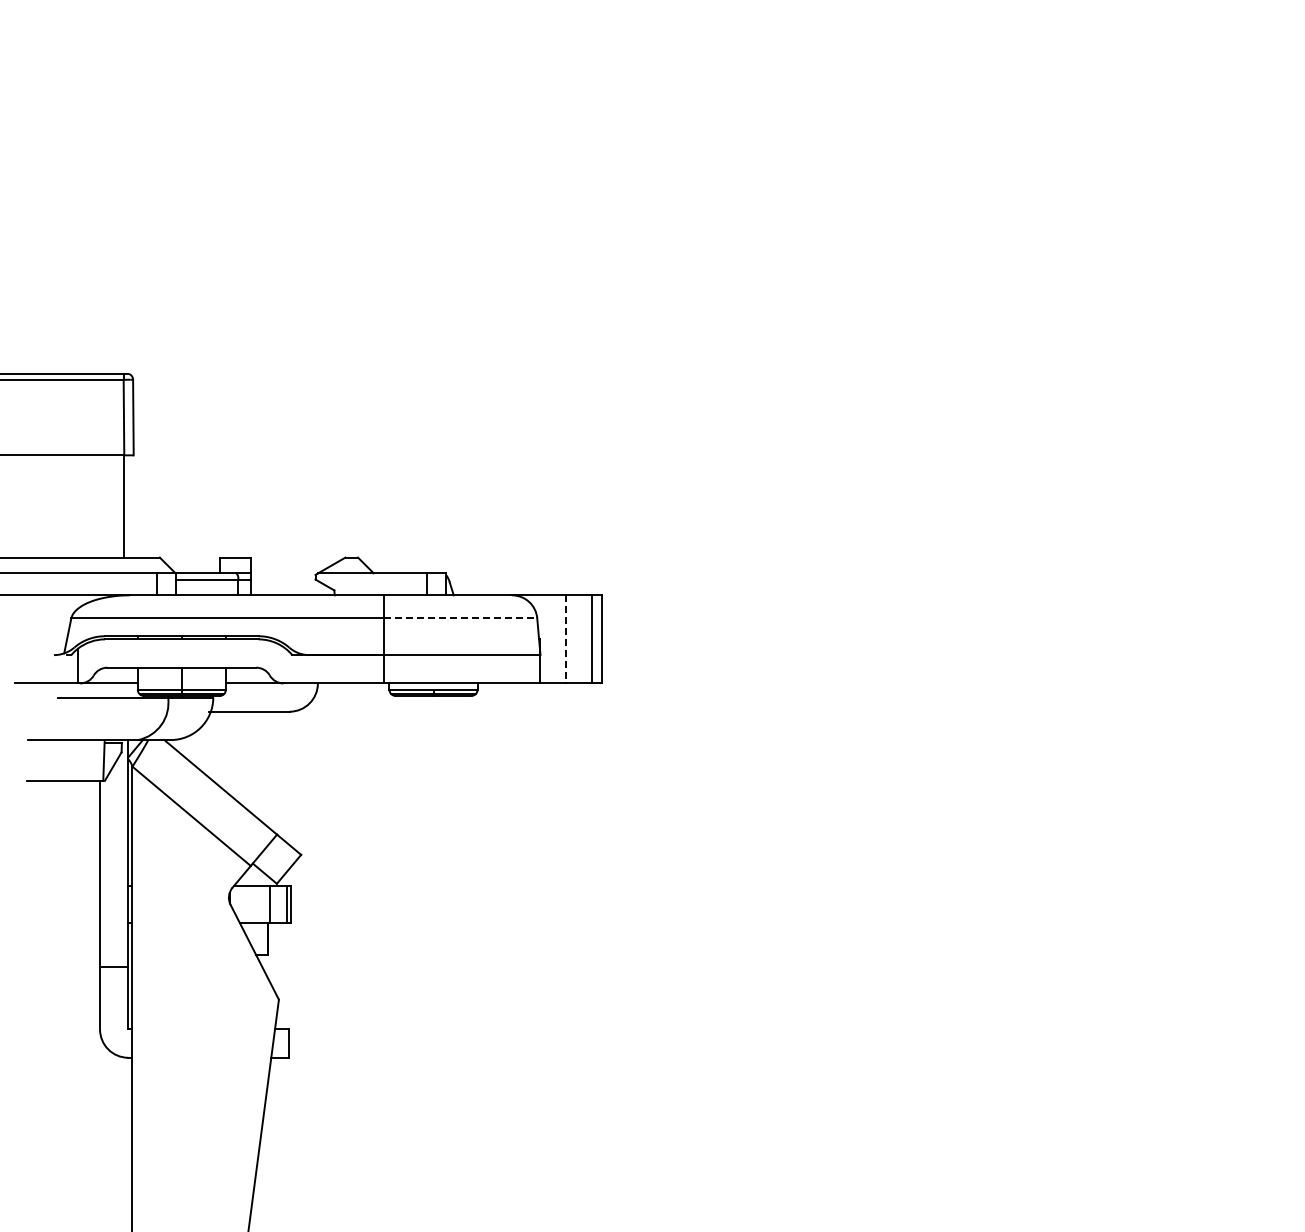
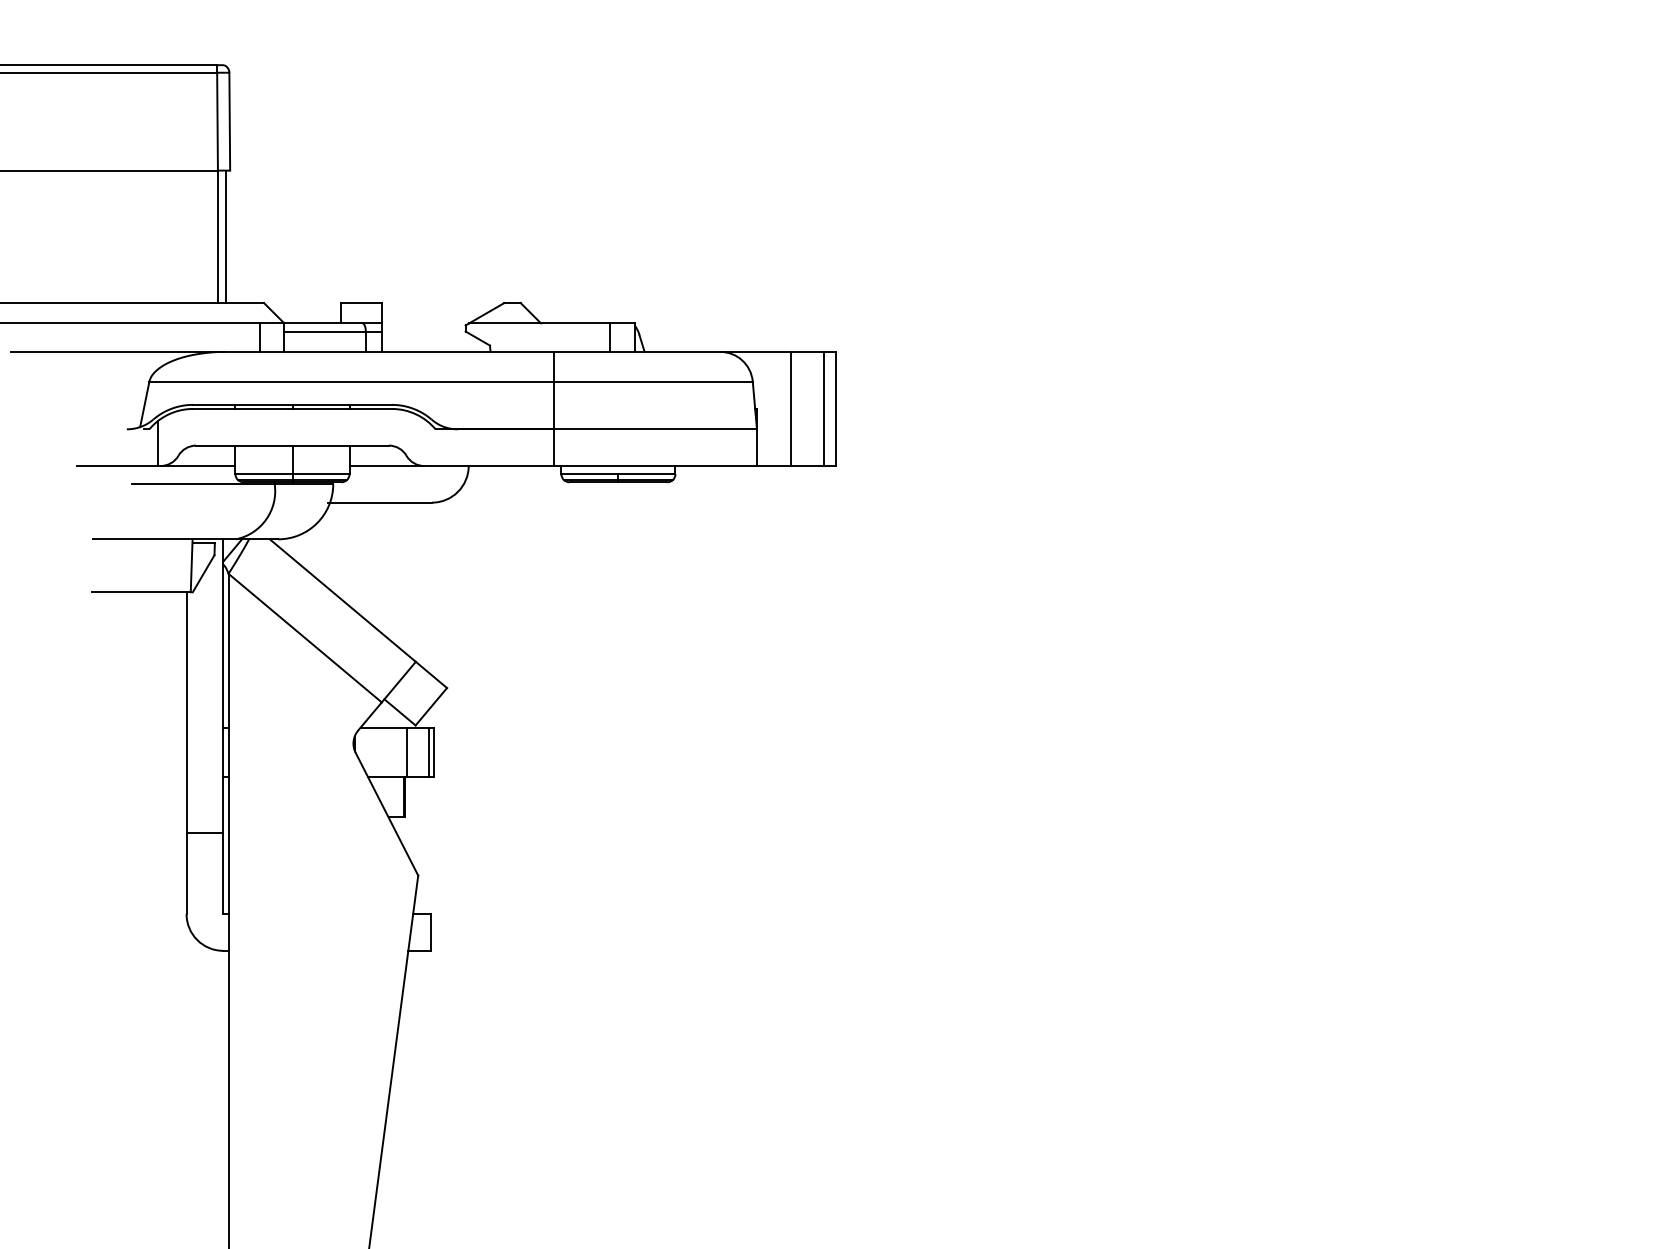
line: (130, 506) -> (226, 236), added
line: (460, 618) -> (653, 381), dashed -> solid
line: (566, 639) -> (790, 409), dashed -> solid

